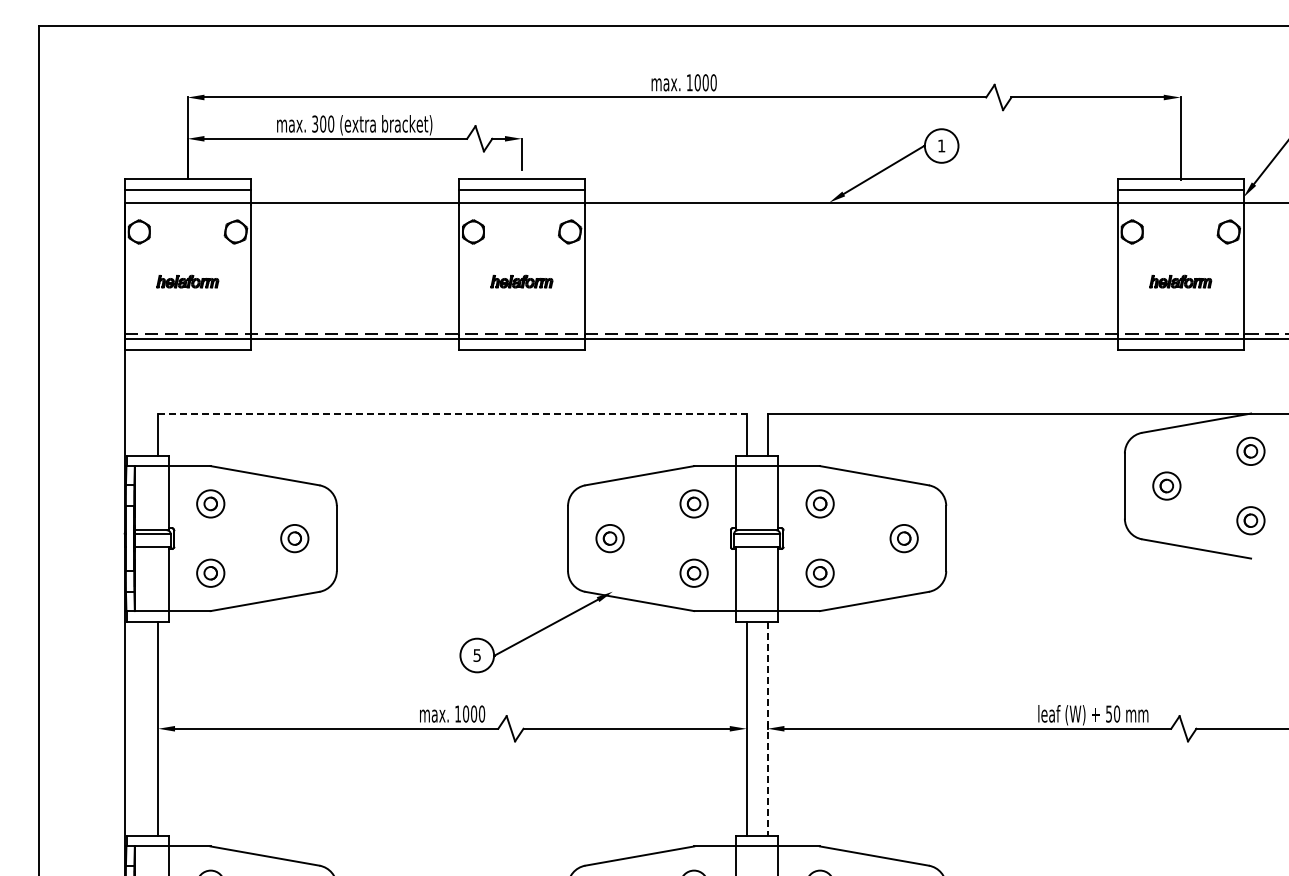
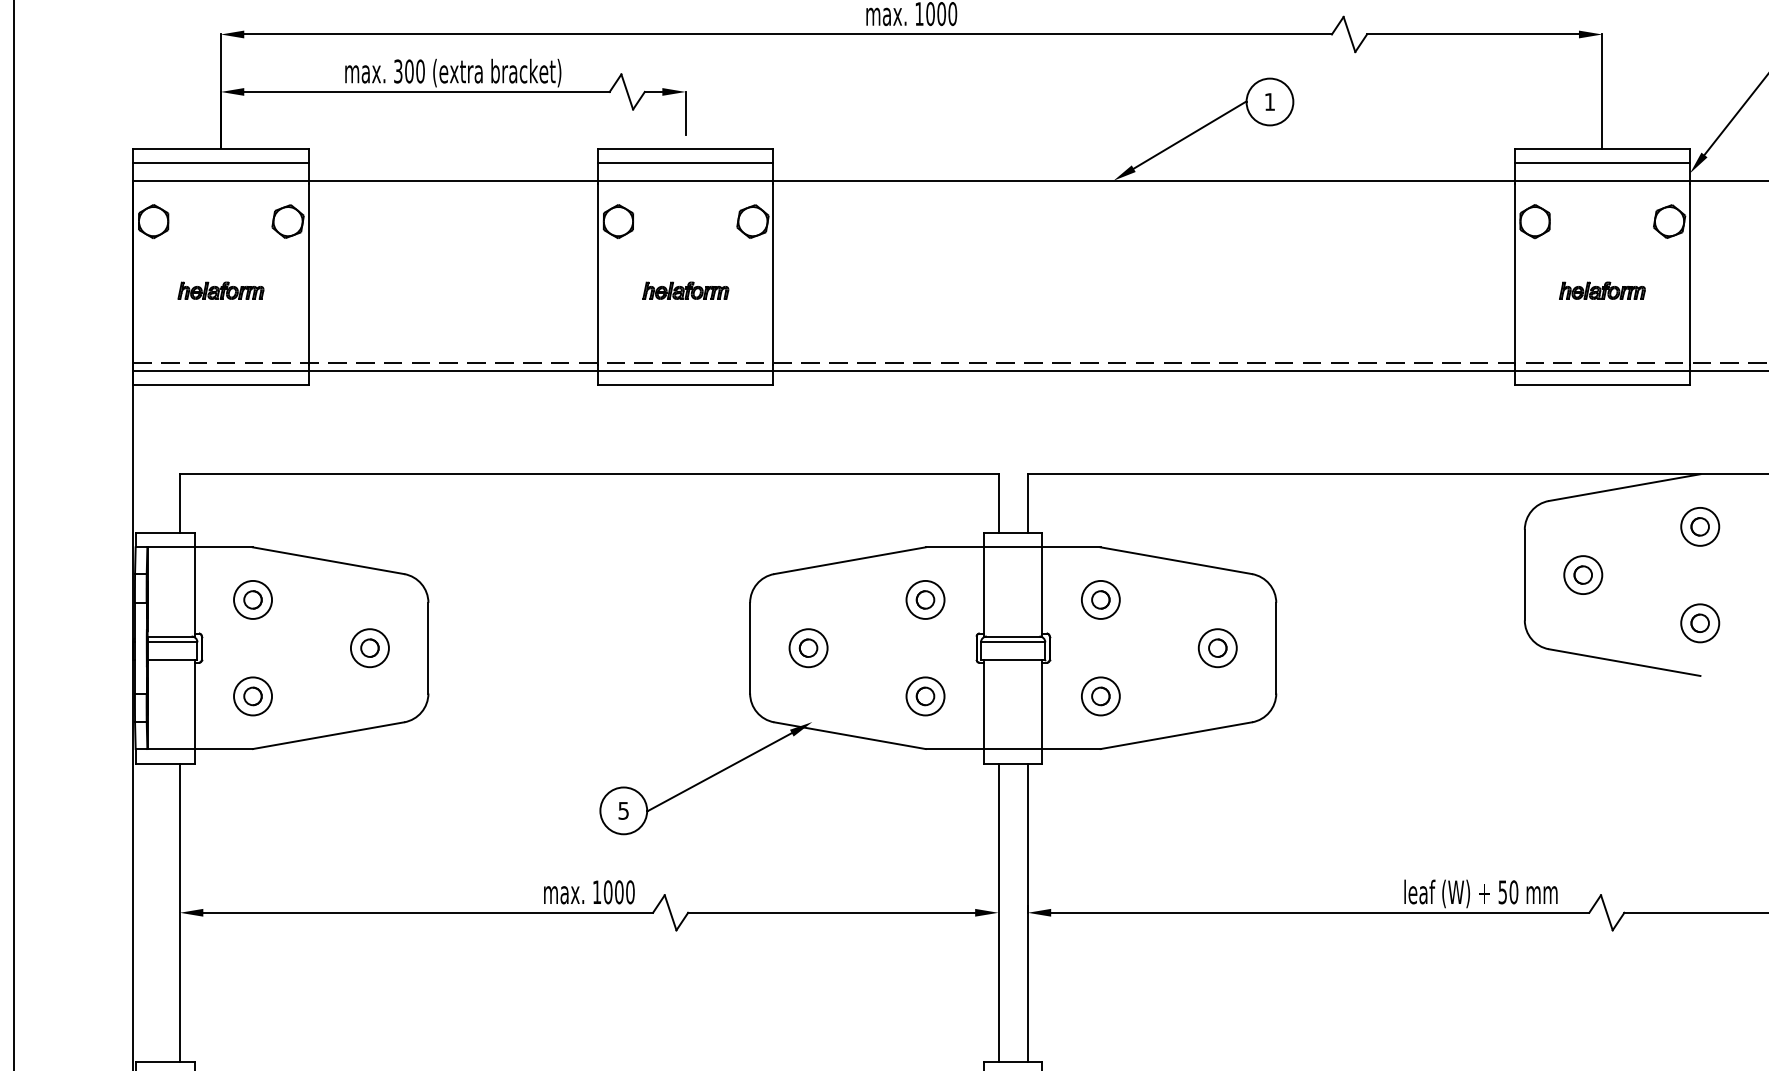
line: (452, 413) -> (589, 474), dashed -> solid
line: (767, 729) -> (1027, 913), dashed -> solid

